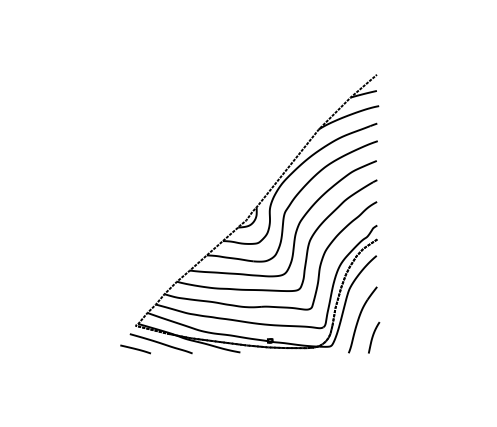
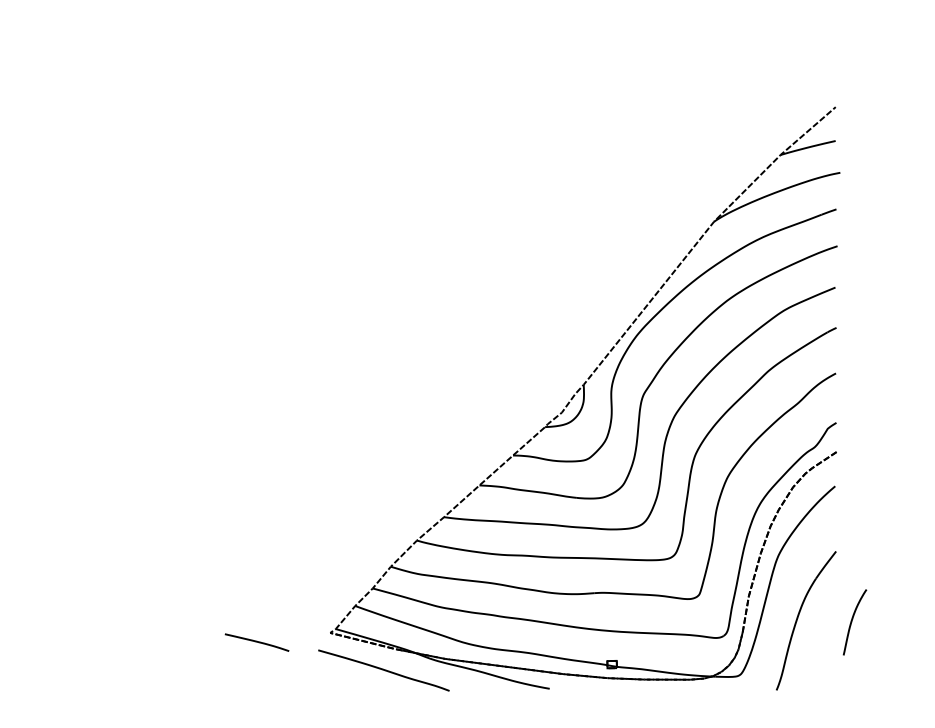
curve: (373, 337) -> (853, 621), moved
line: (135, 349) -> (256, 642), moved

